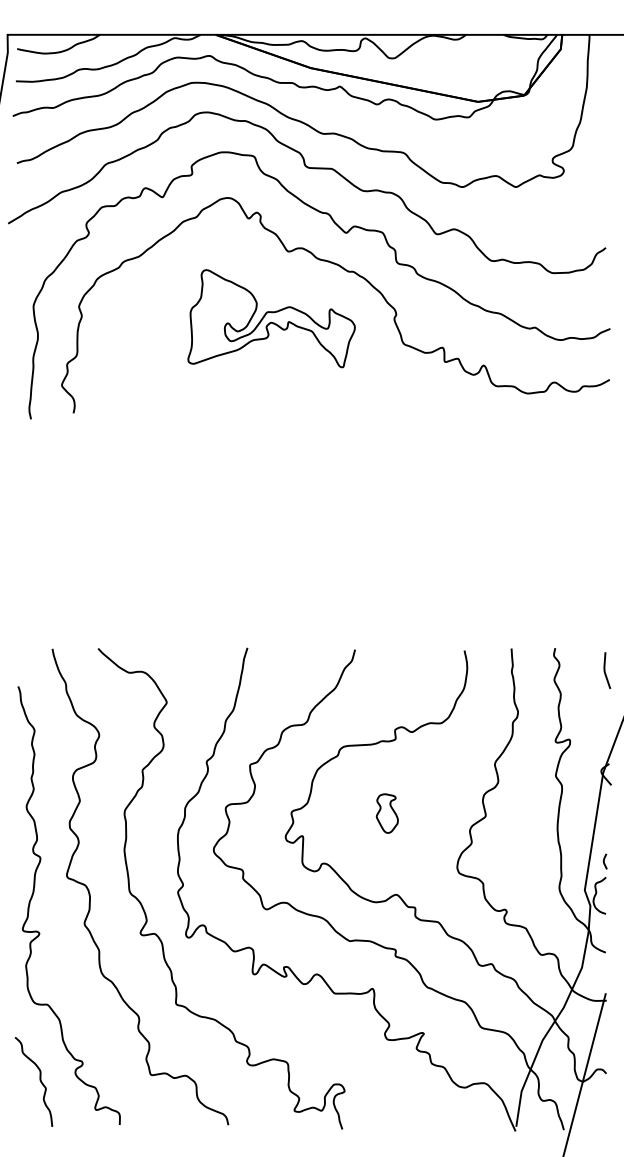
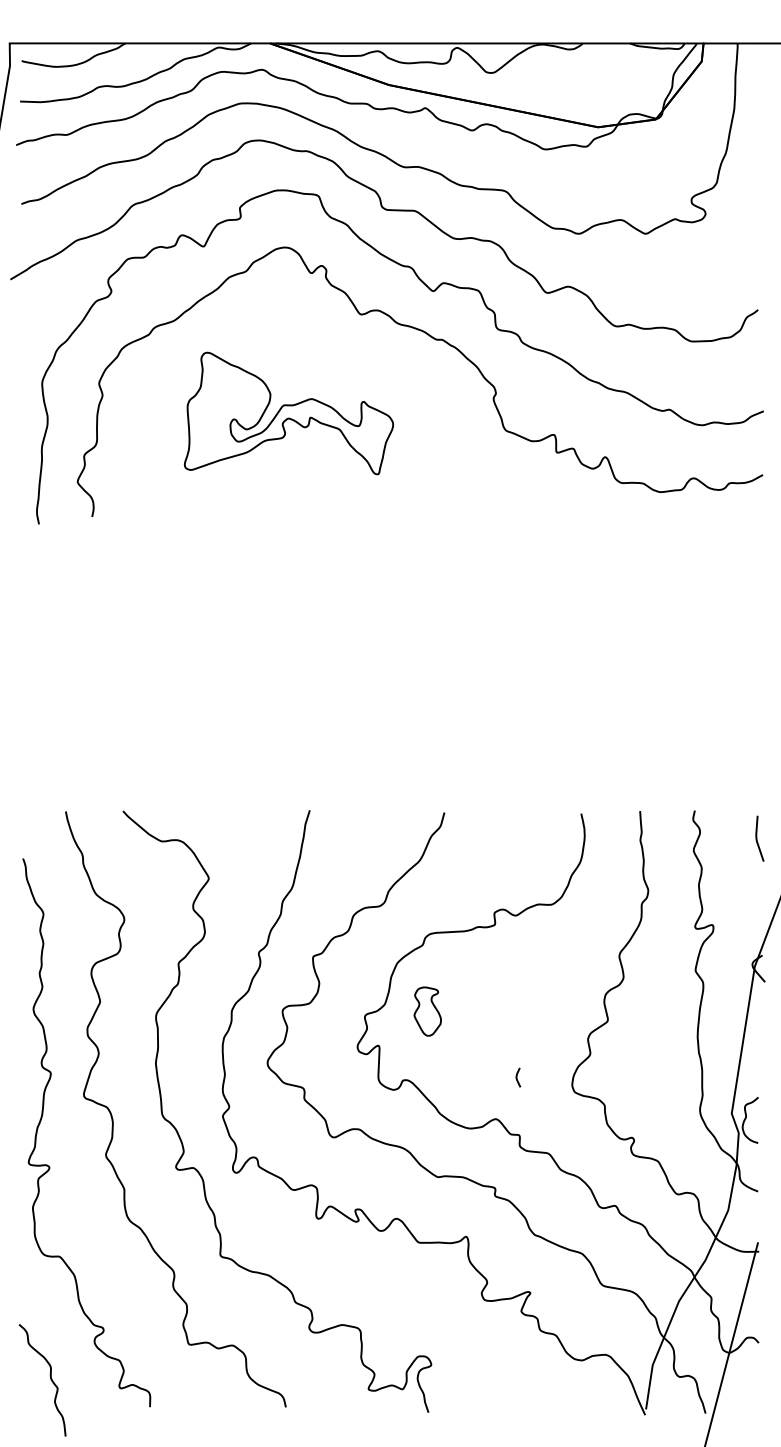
part: (271, 318) -> (288, 413), moved
part: (387, 813) -> (427, 1011), moved
curve: (604, 861) -> (517, 1077), moved
curve: (39, 1078) -> (49, 1376), moved

